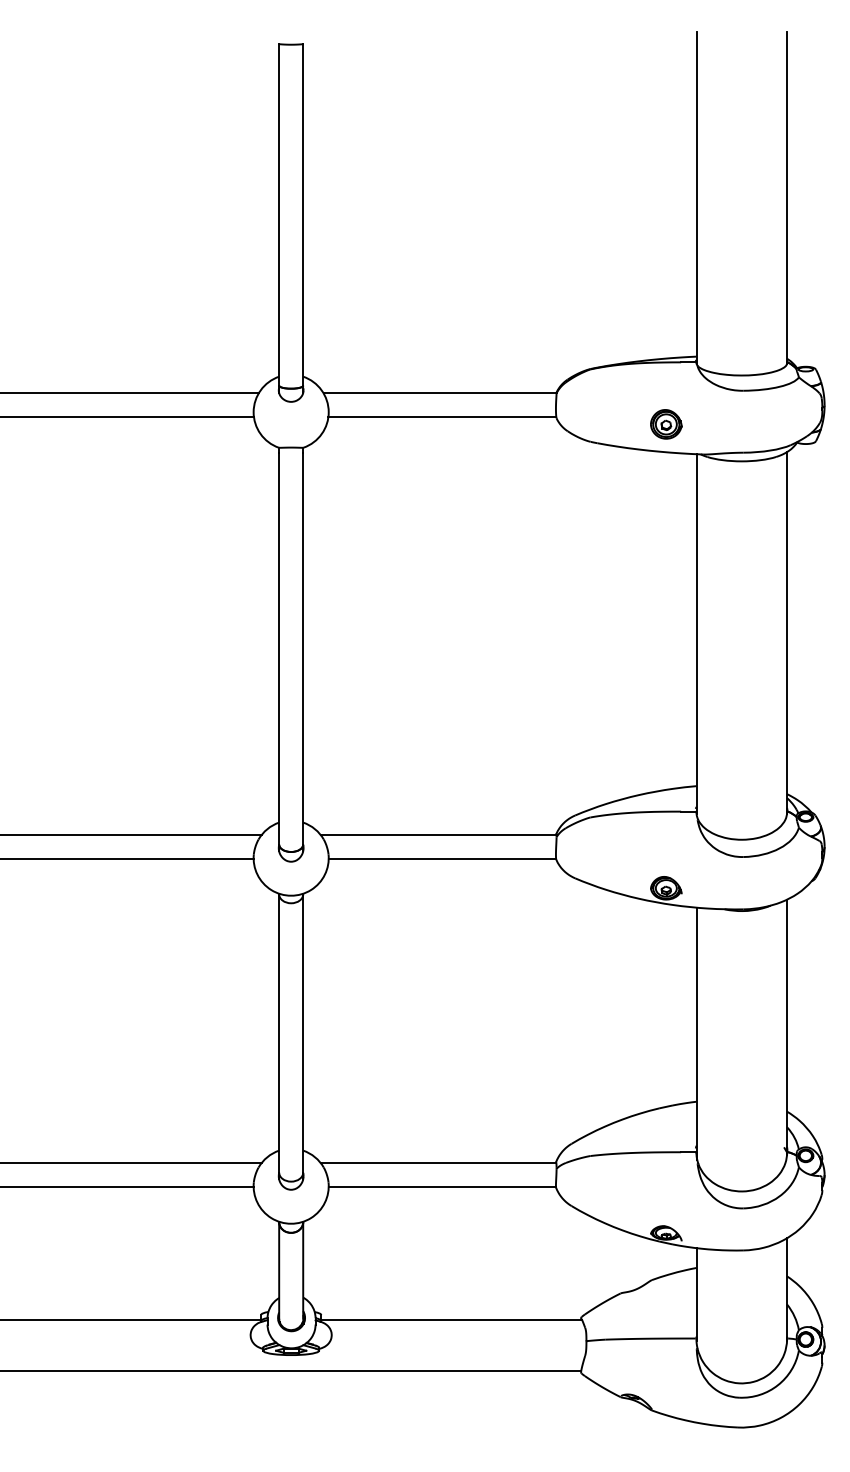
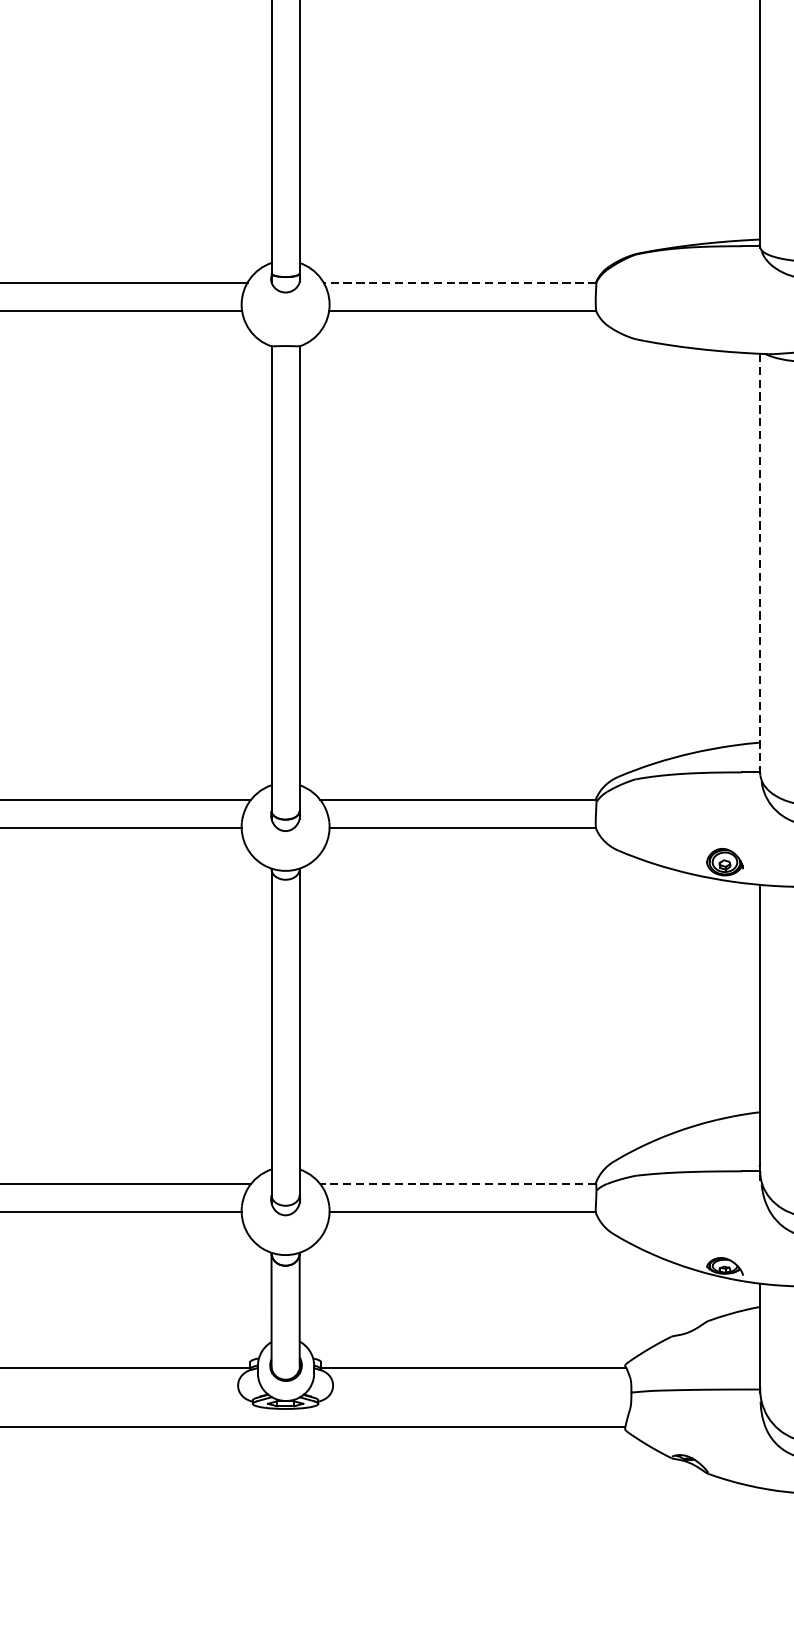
line: (439, 393) -> (459, 282), solid -> dashed
part: (666, 424) -> (725, 319), removed
line: (696, 633) -> (760, 563), solid -> dashed
line: (438, 1162) -> (458, 1183), solid -> dashed

